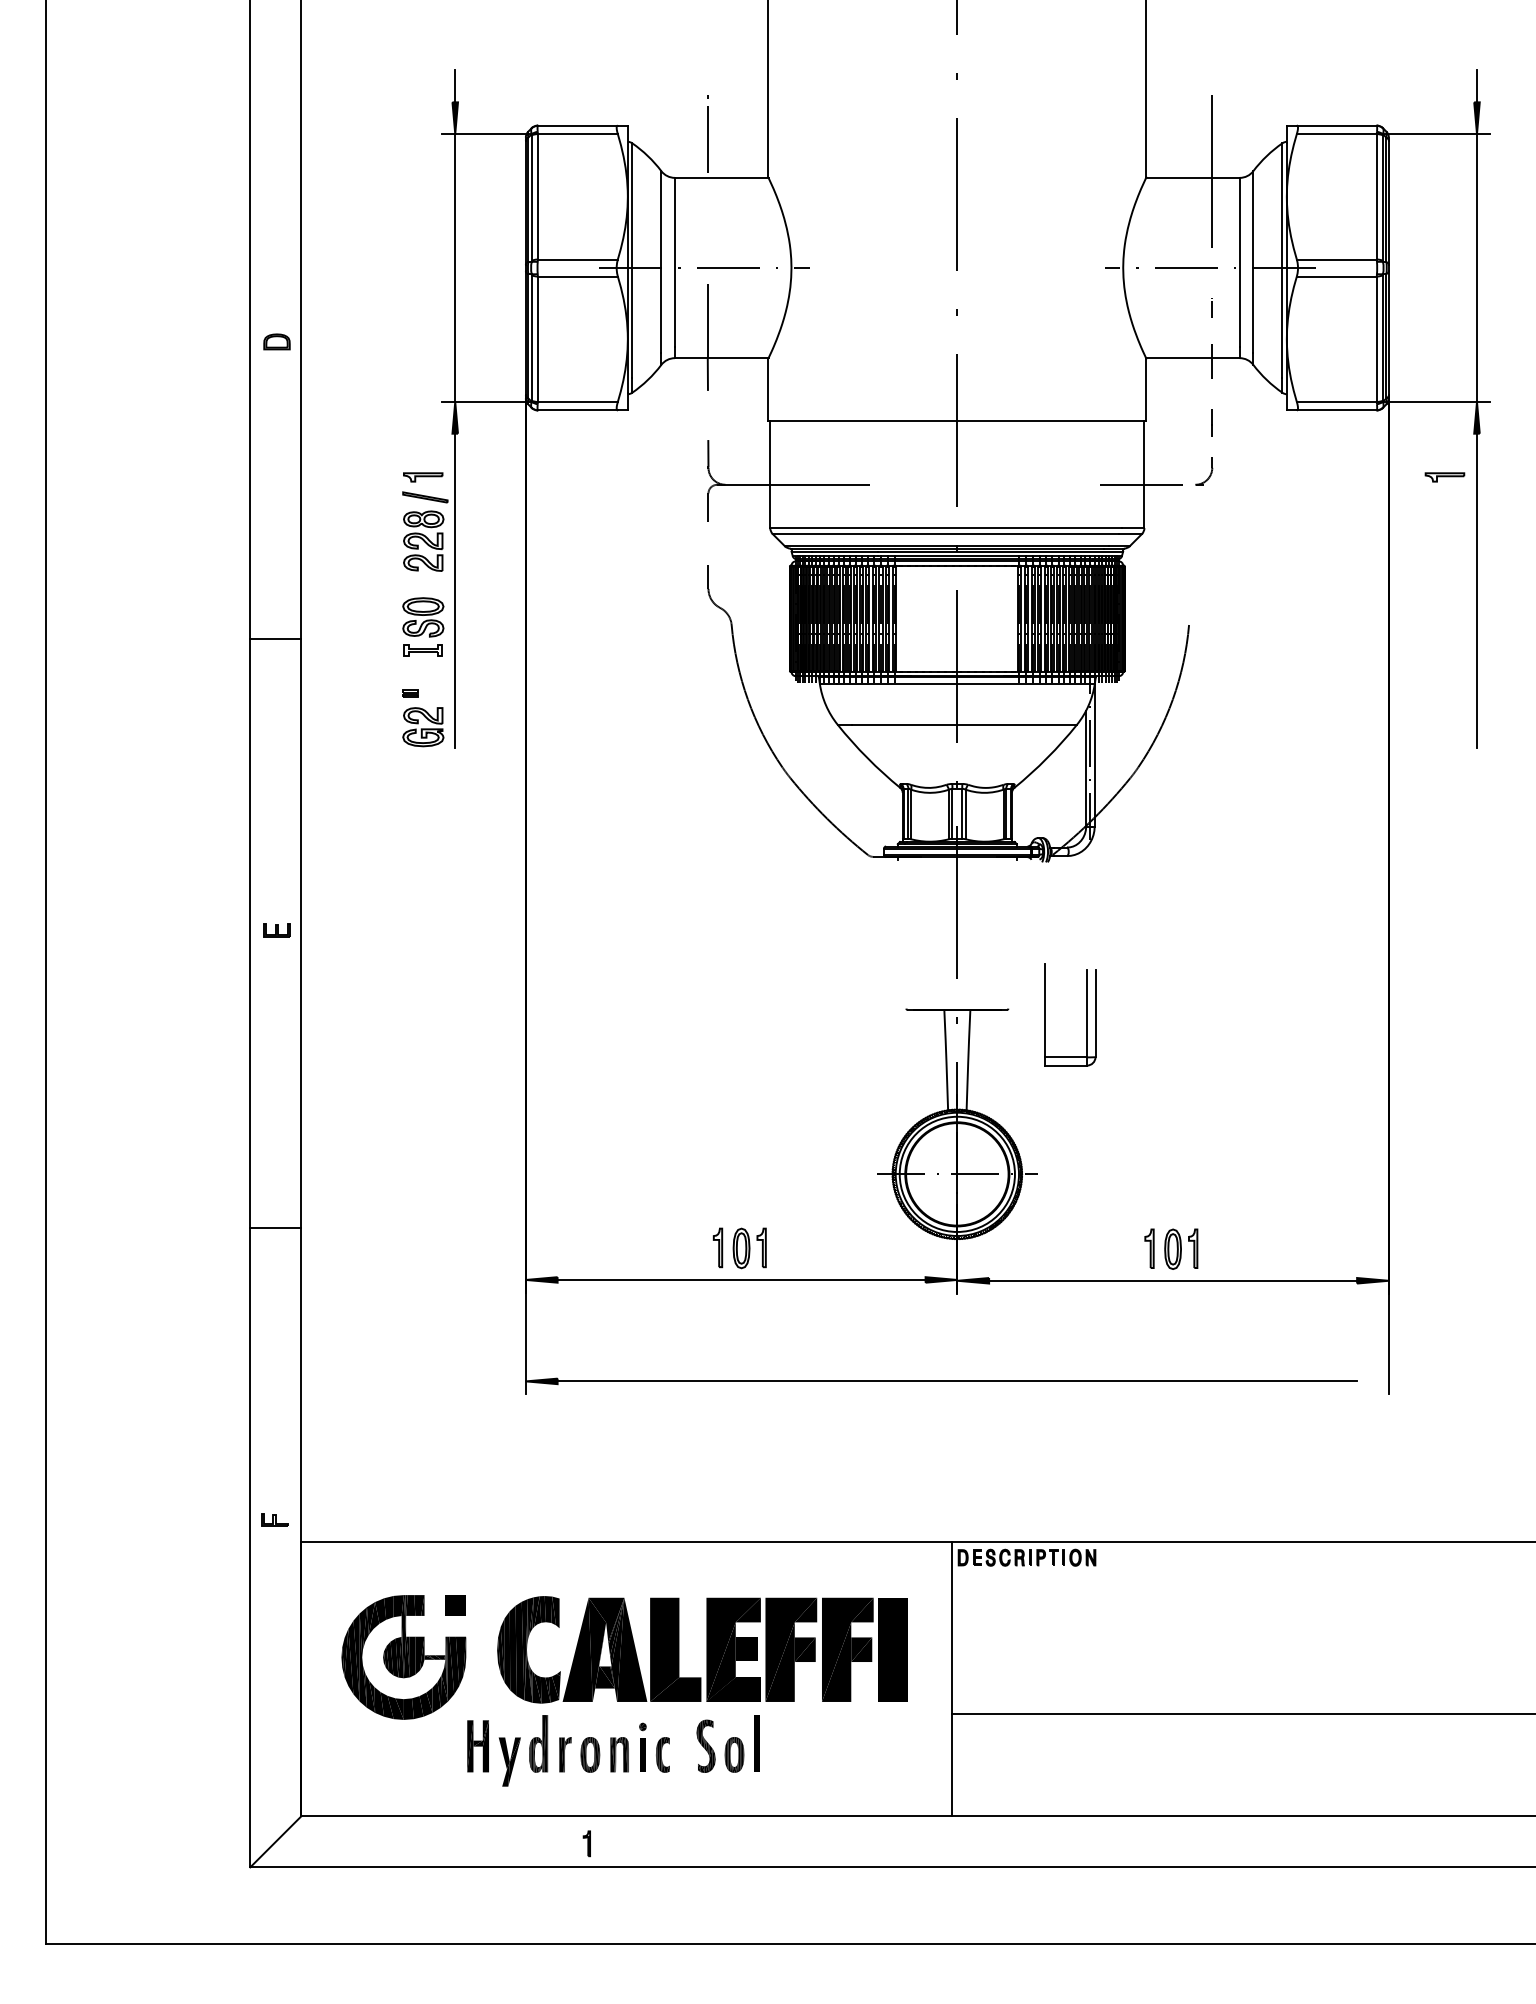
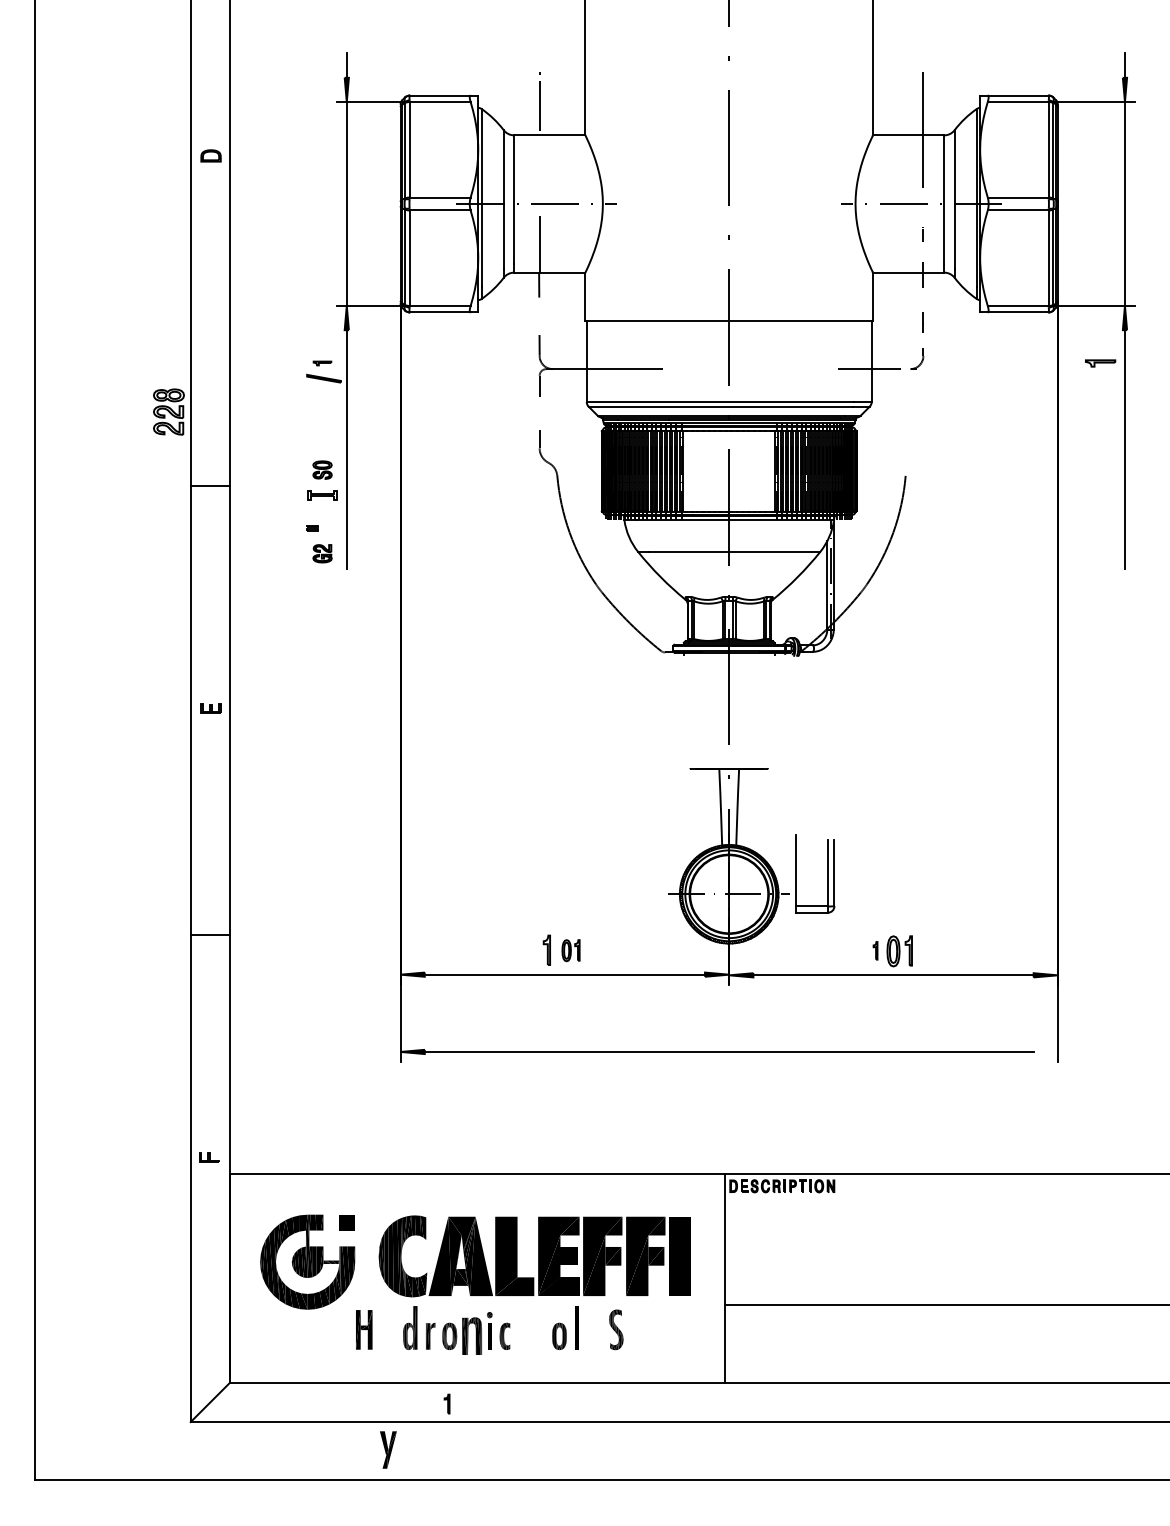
part: (276, 341) -> (210, 155), moved
part: (423, 477) -> (322, 363), size x0.6
part: (423, 540) -> (168, 411), moved
part: (423, 617) -> (322, 470), size x0.6
part: (423, 727) -> (322, 553), size x0.6
part: (1086, 1014) -> (827, 873), moved
part: (749, 1248) -> (570, 950), size x0.7
part: (1149, 1248) -> (875, 950), size x0.6
part: (705, 1745) -> (615, 1329), moved
part: (619, 1754) -> (471, 1336), size x1.4
part: (509, 1761) -> (388, 1449), moved

